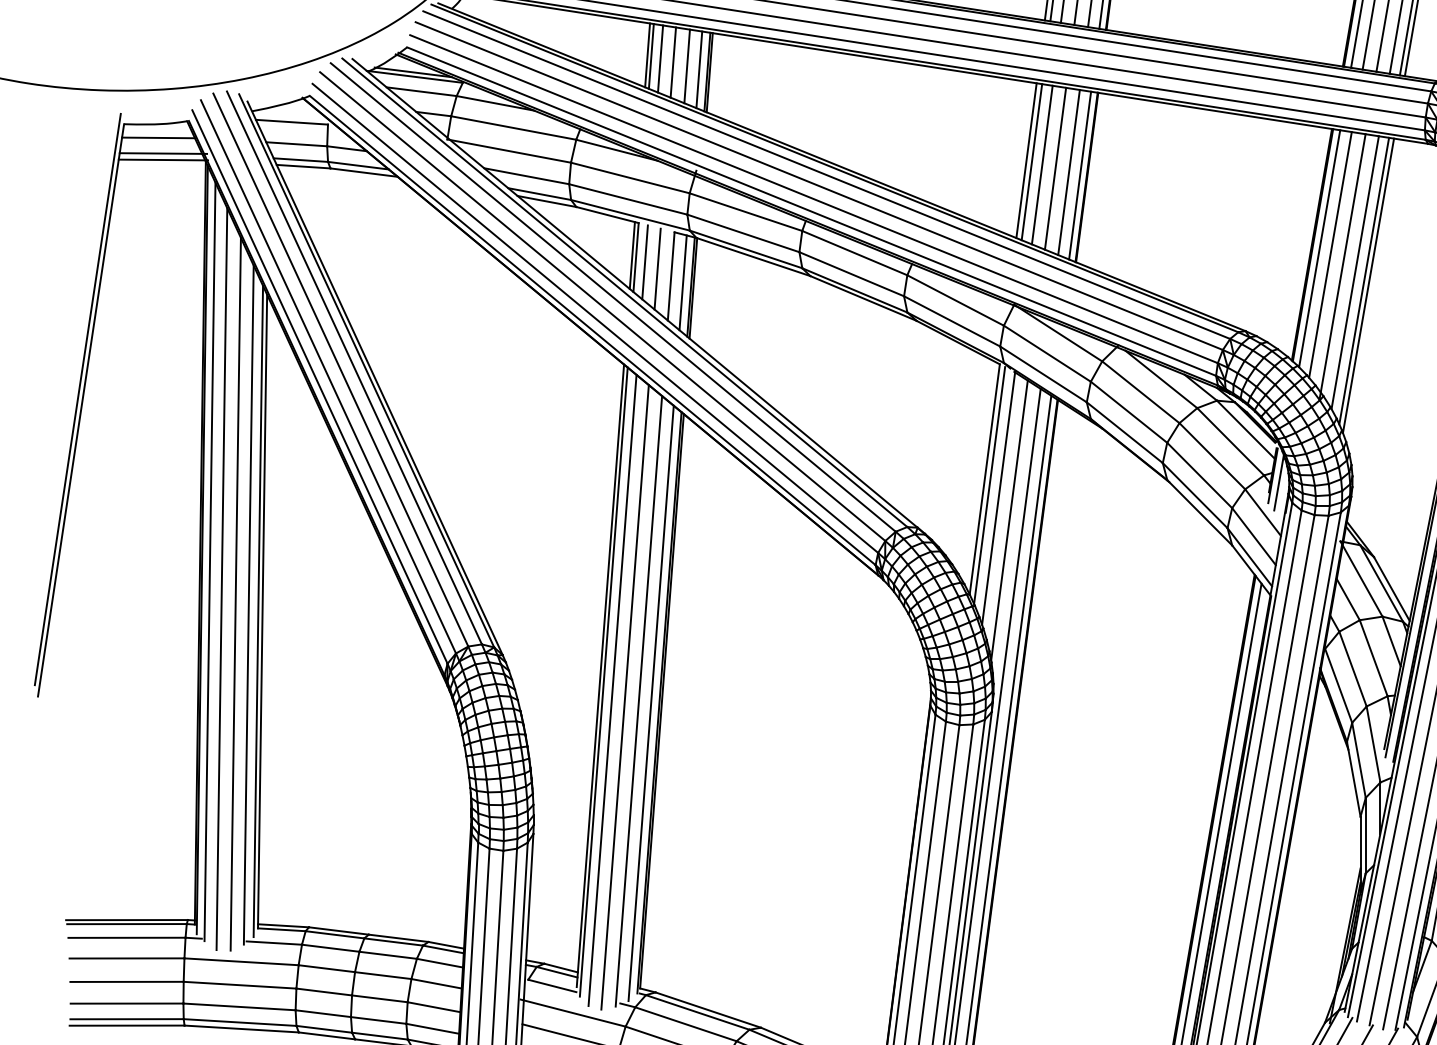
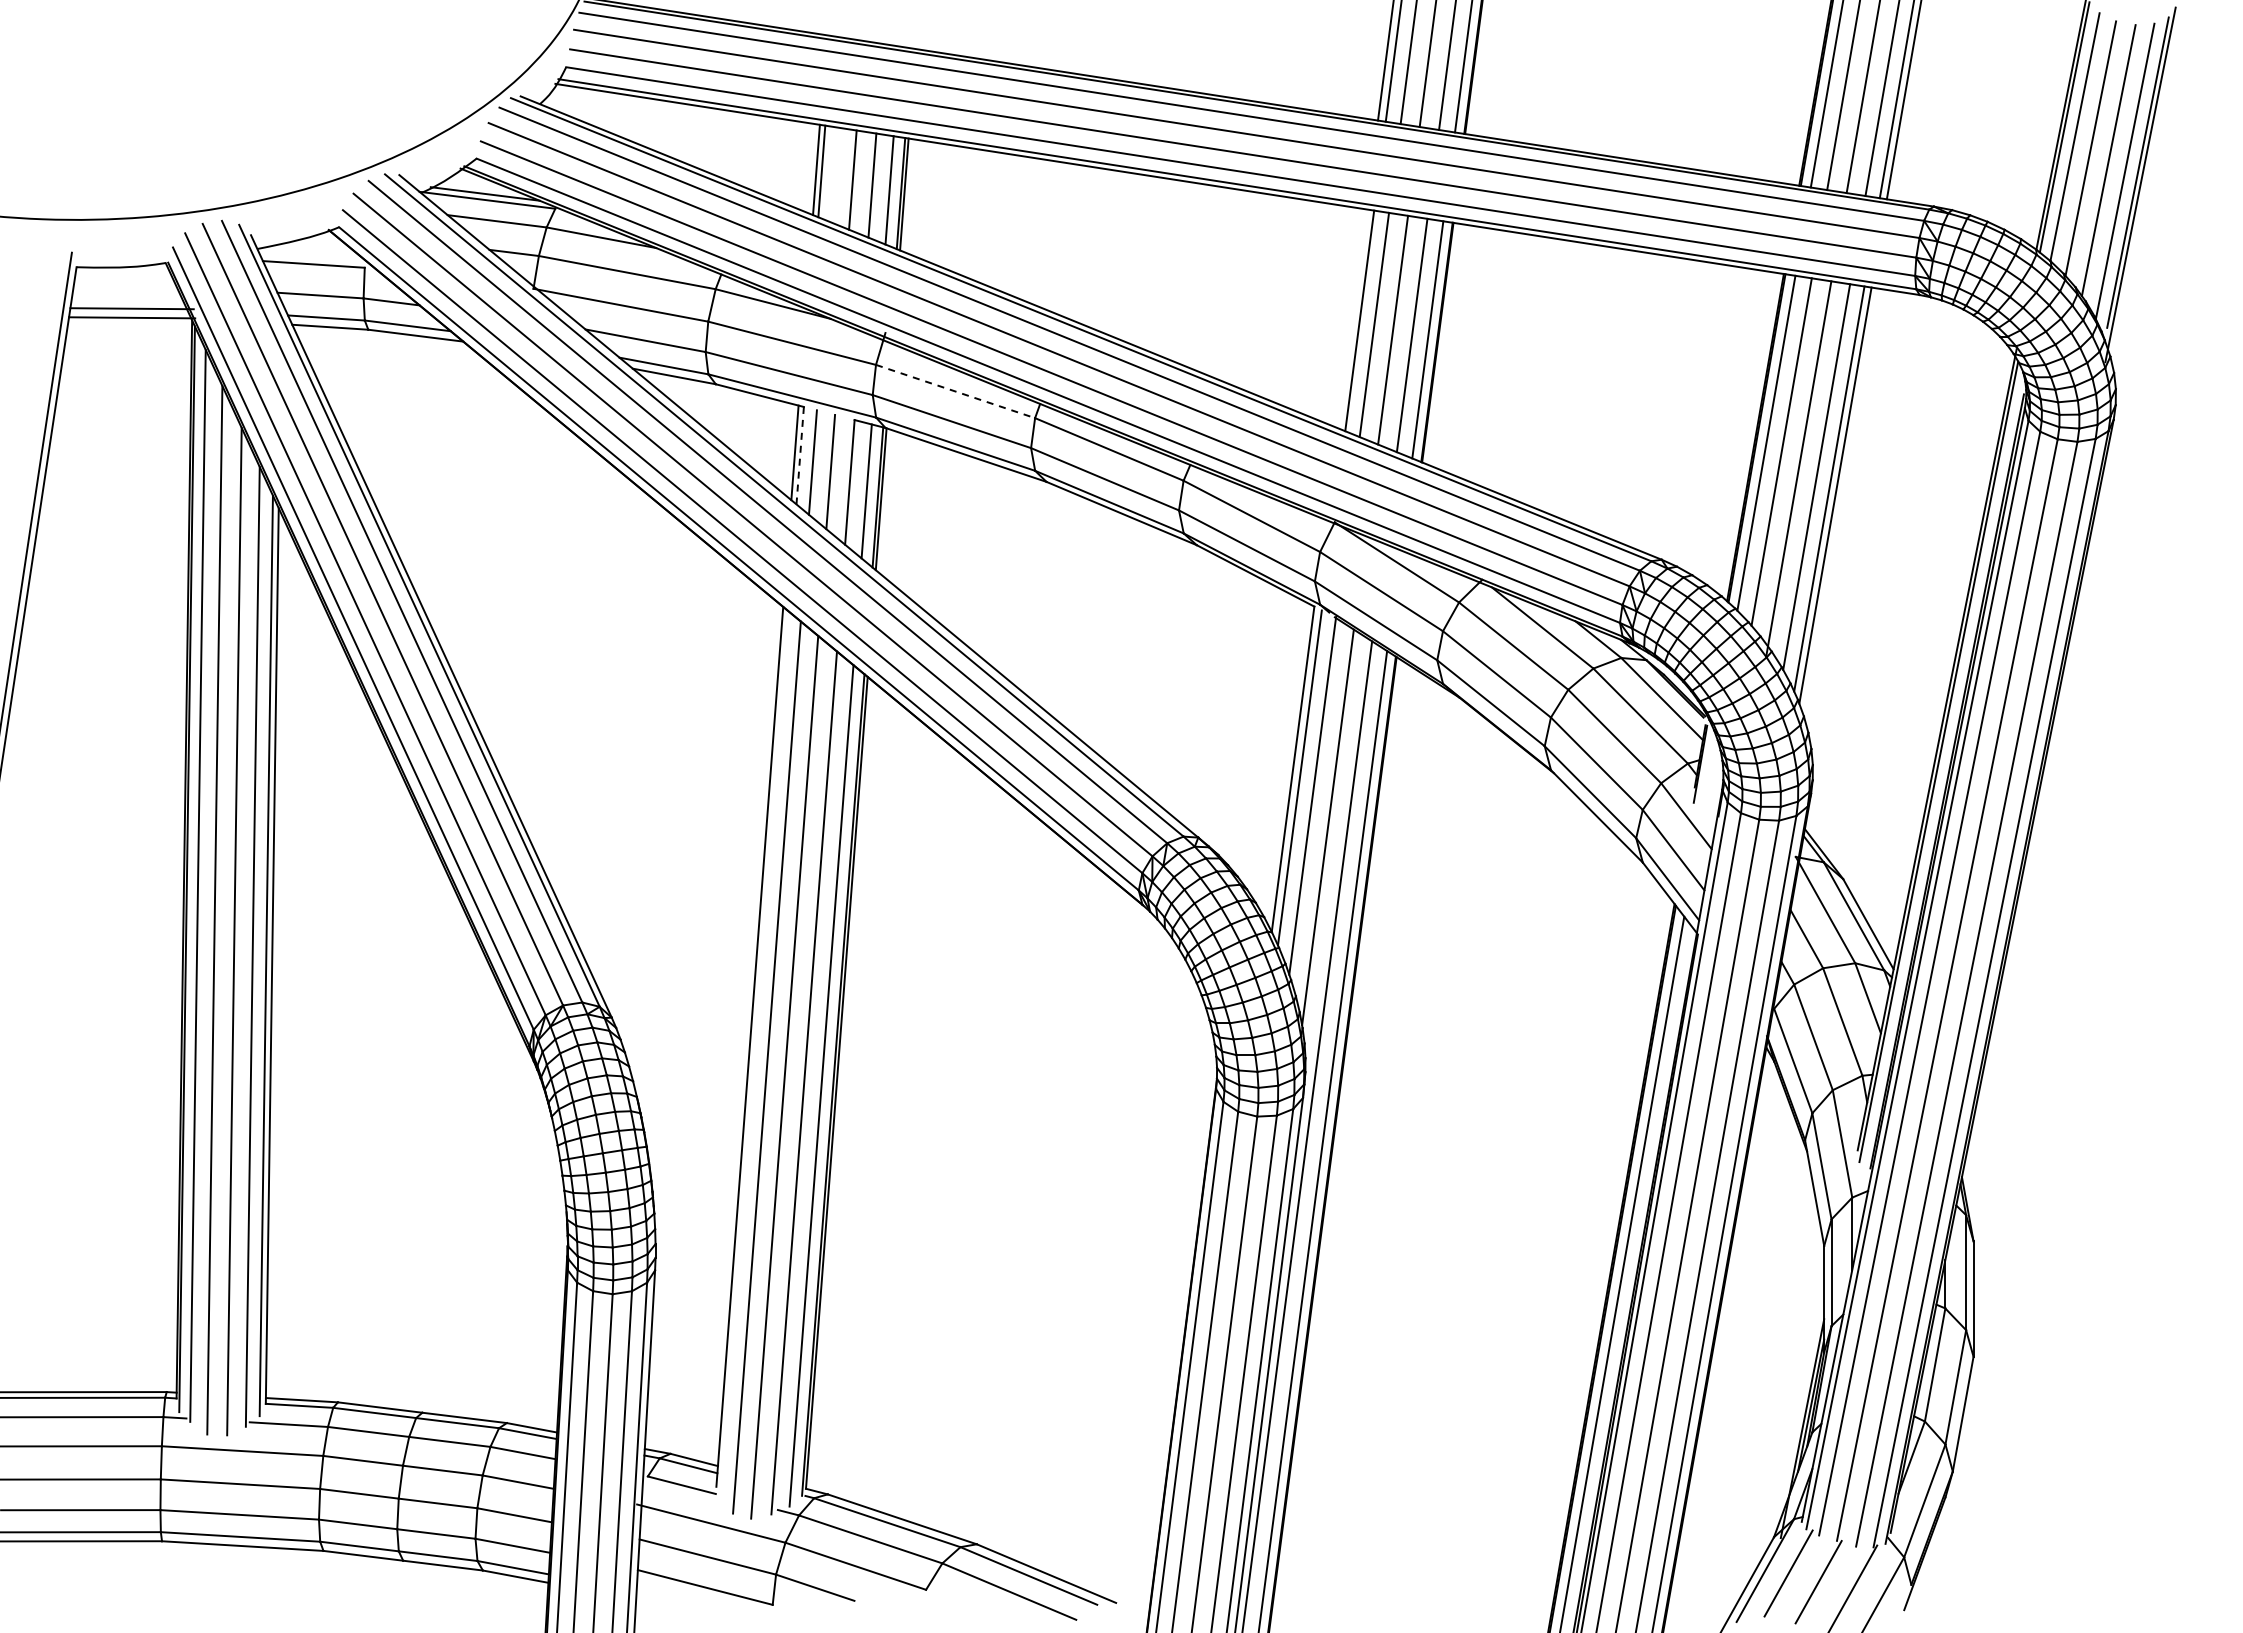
line: (660, 58) -> (834, 174), removed
line: (158, 137) -> (124, 286), removed
line: (1026, 160) -> (1351, 318), removed
line: (745, 212) -> (955, 391), solid -> dashed
line: (636, 257) -> (800, 455), solid -> dashed
line: (1278, 482) -> (1708, 773), removed
line: (603, 681) -> (754, 1055), removed

